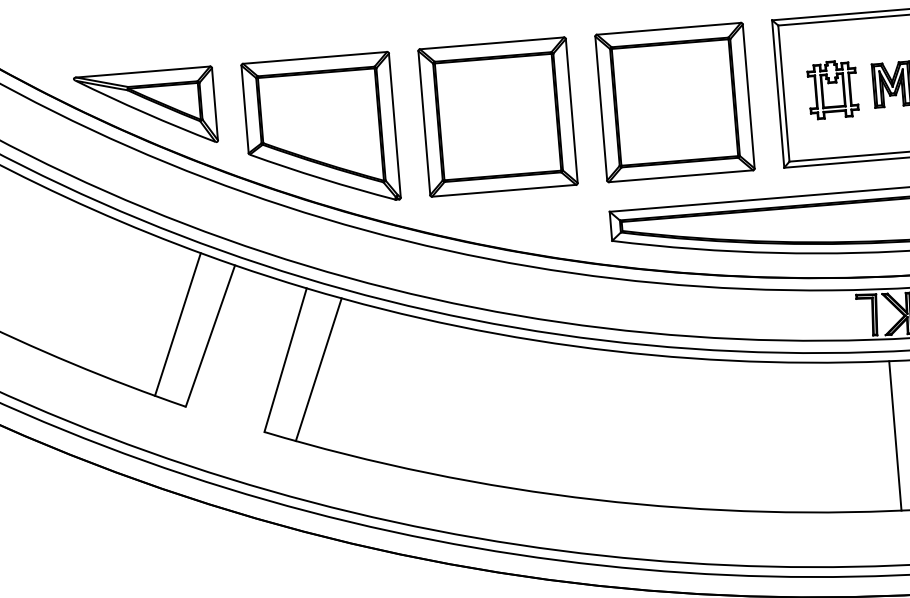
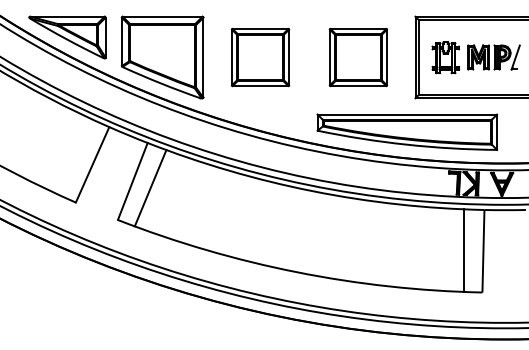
part: (675, 102) -> (358, 57), size x0.7
part: (497, 117) -> (260, 57), size x0.7
line: (178, 323) -> (75, 156), removed

